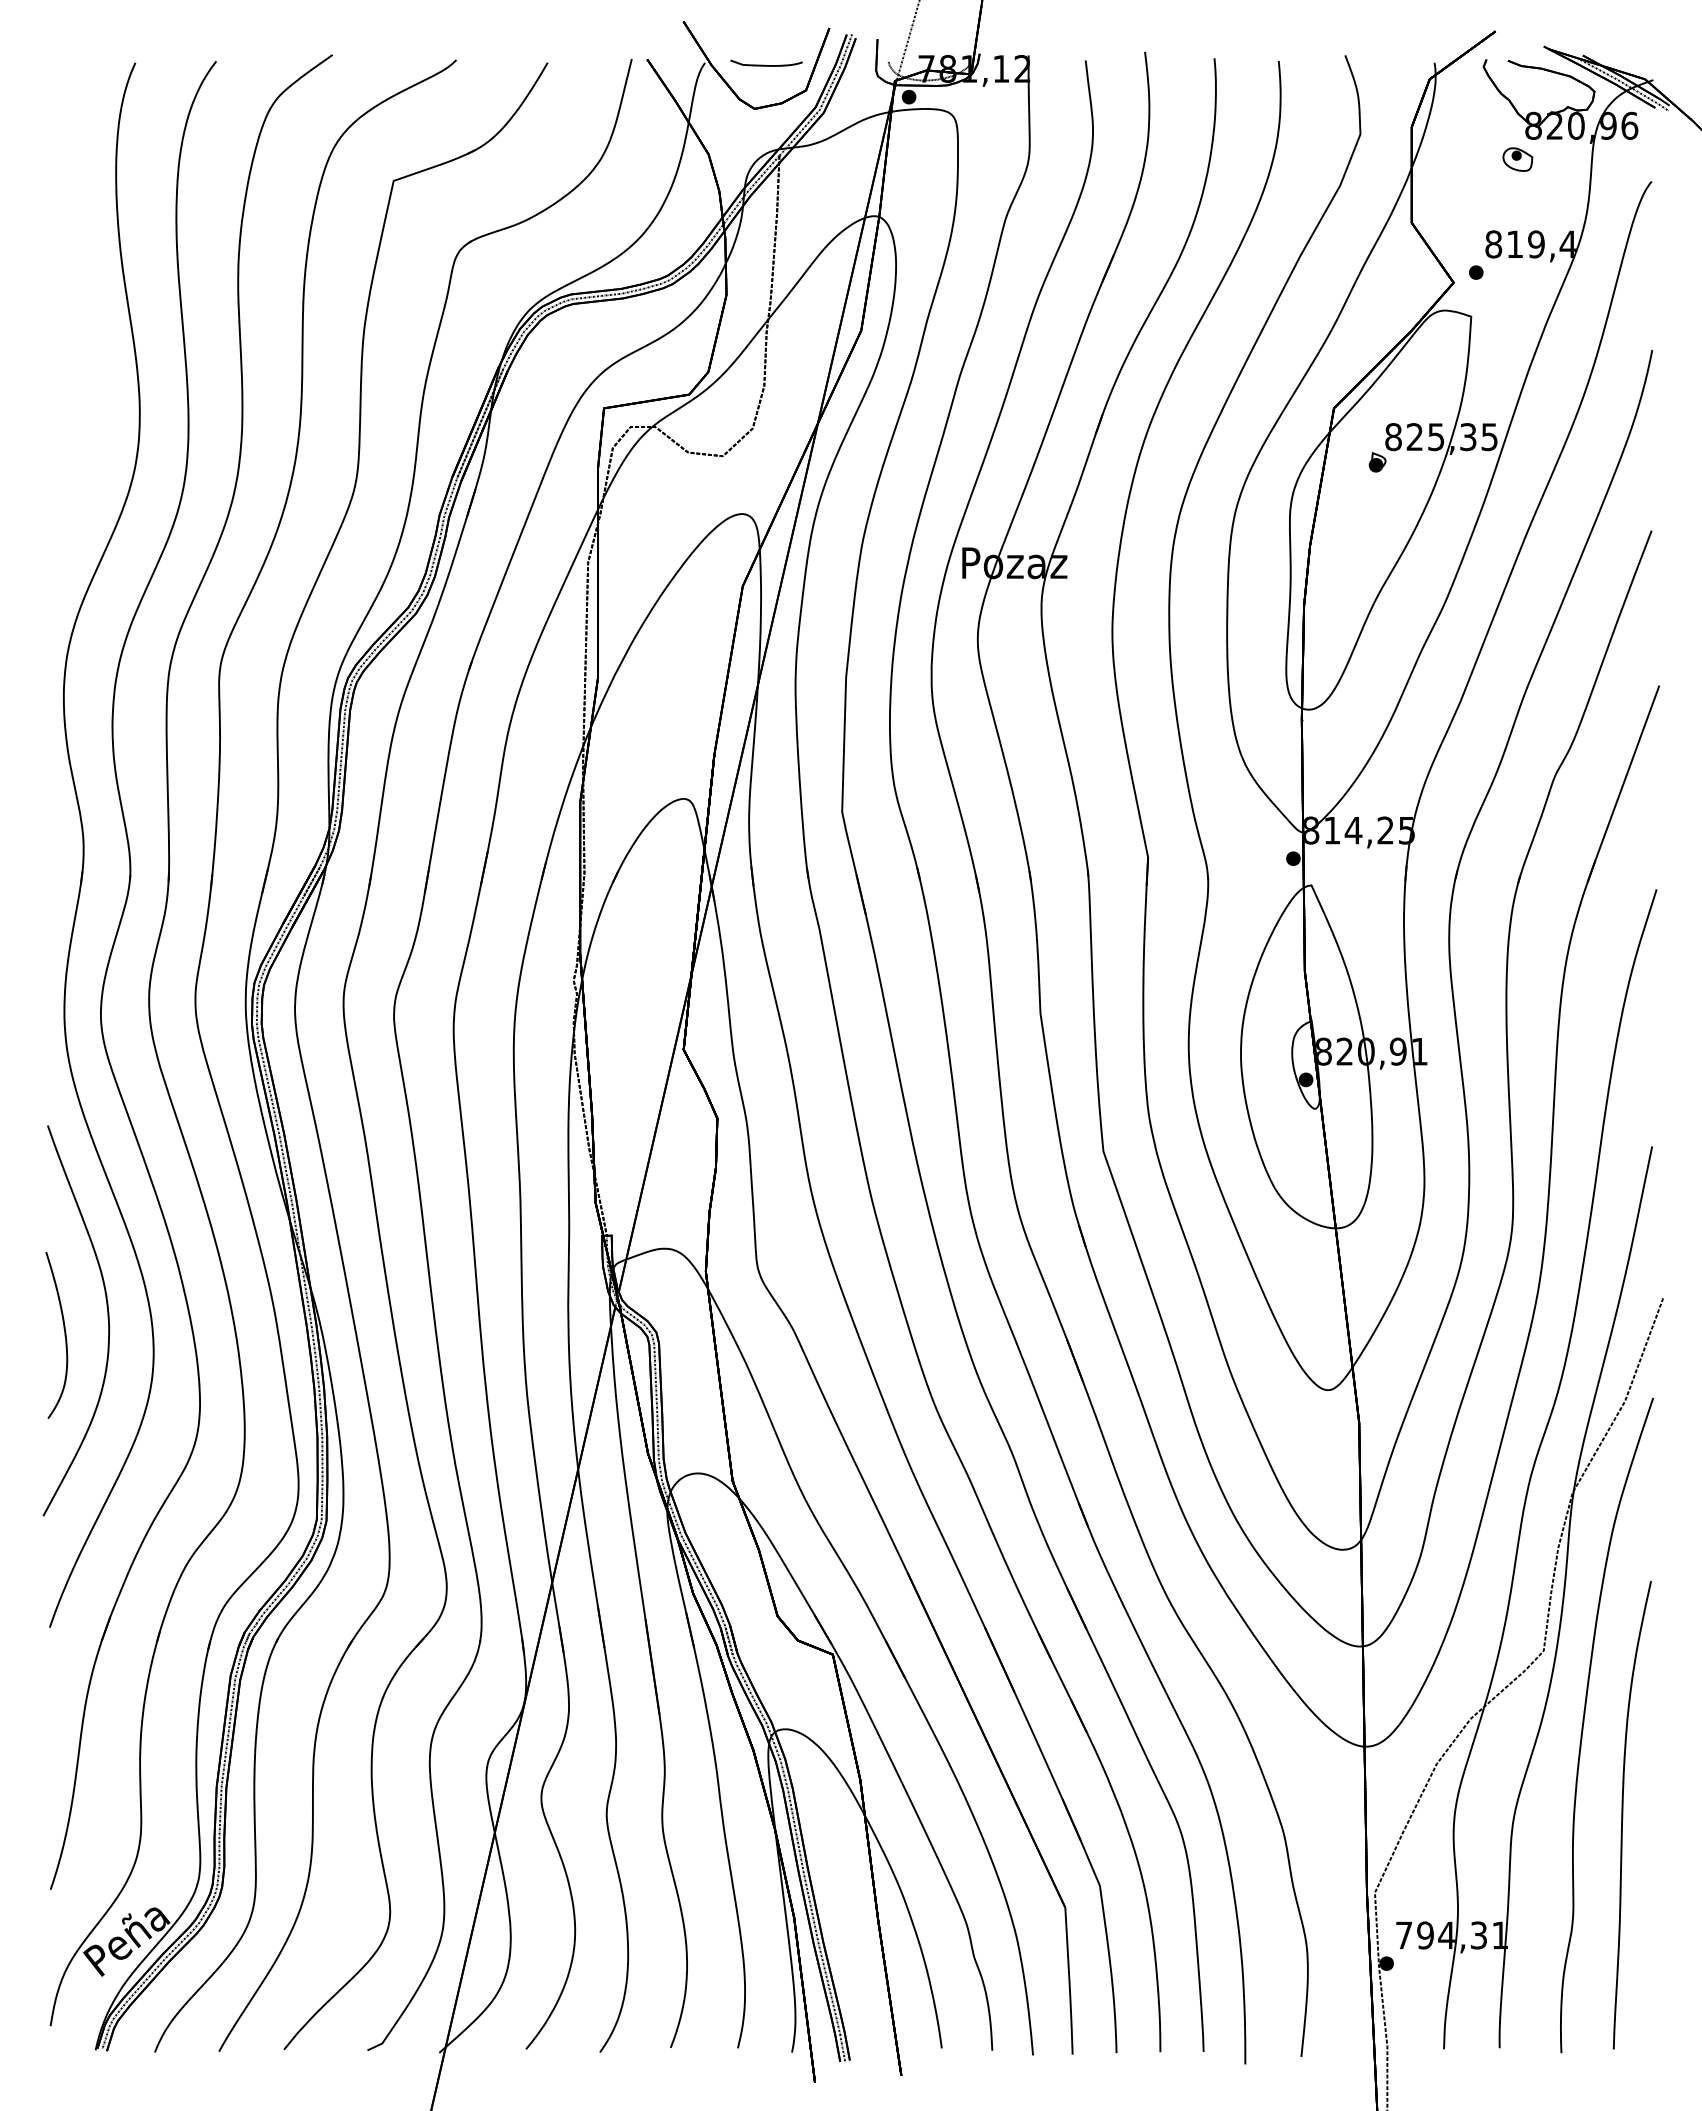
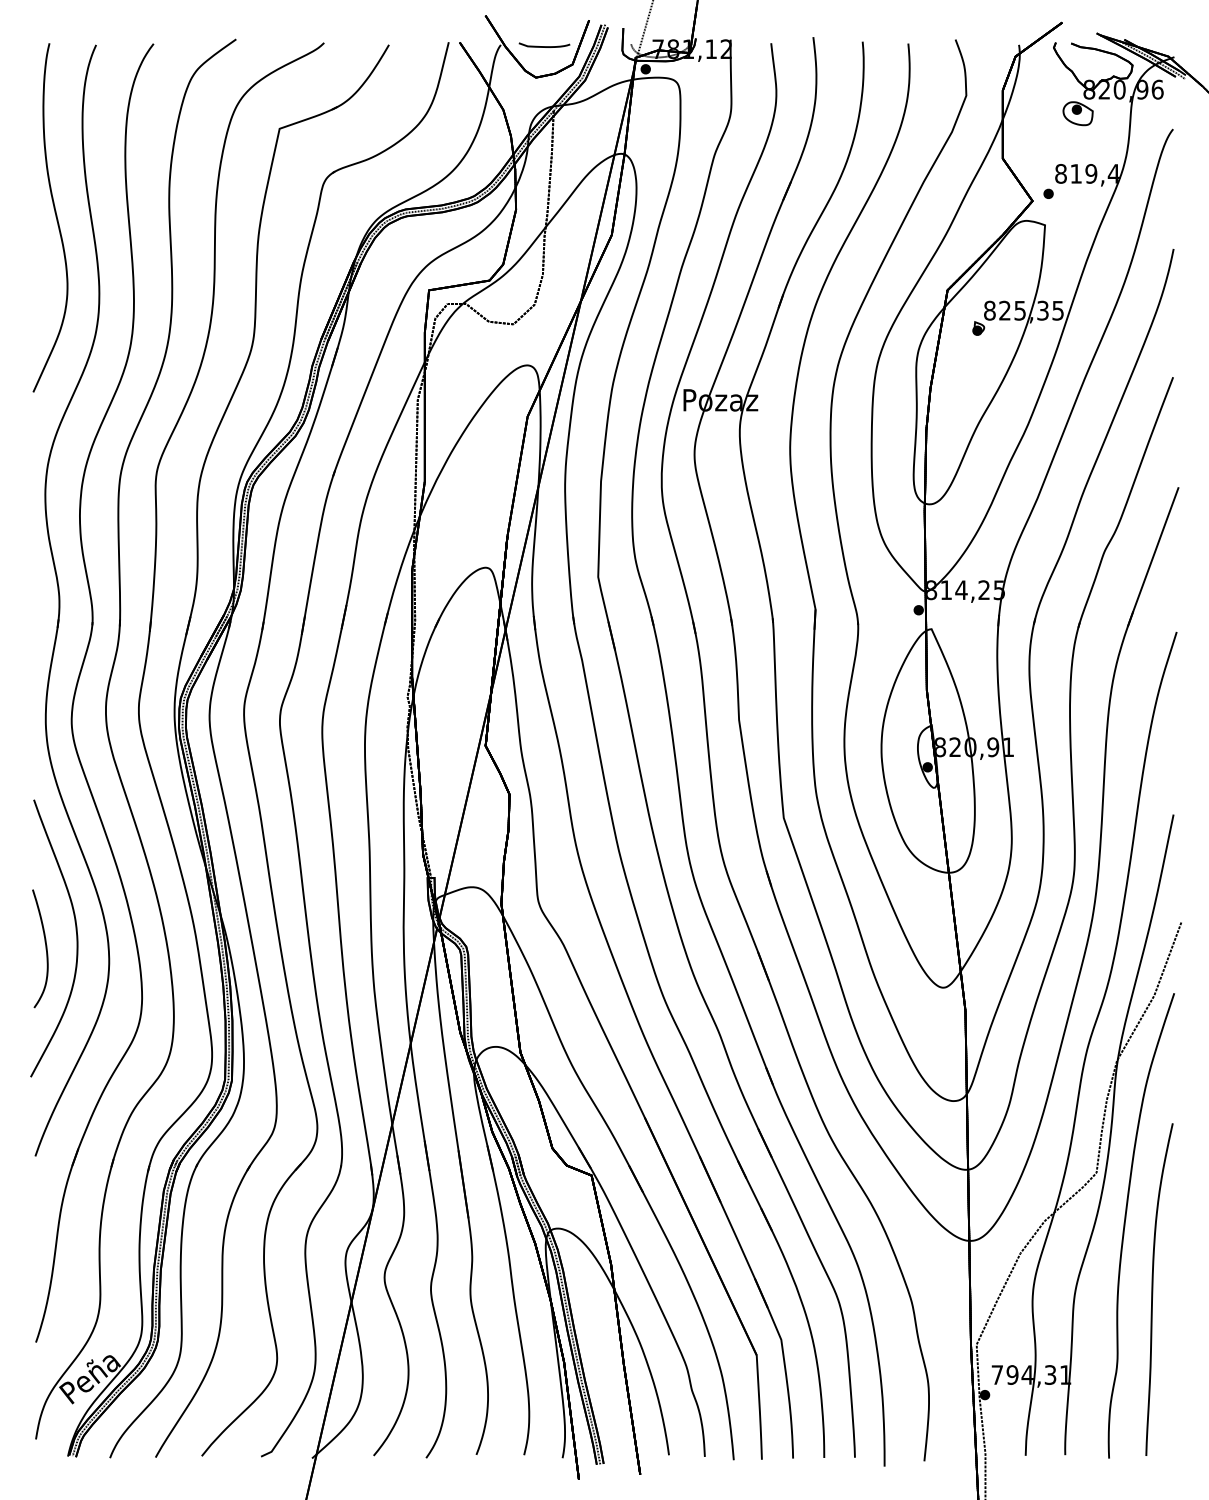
part: (1517, 159) -> (1077, 113), size x1.43
part: (78, 304) -> (55, 216), added

